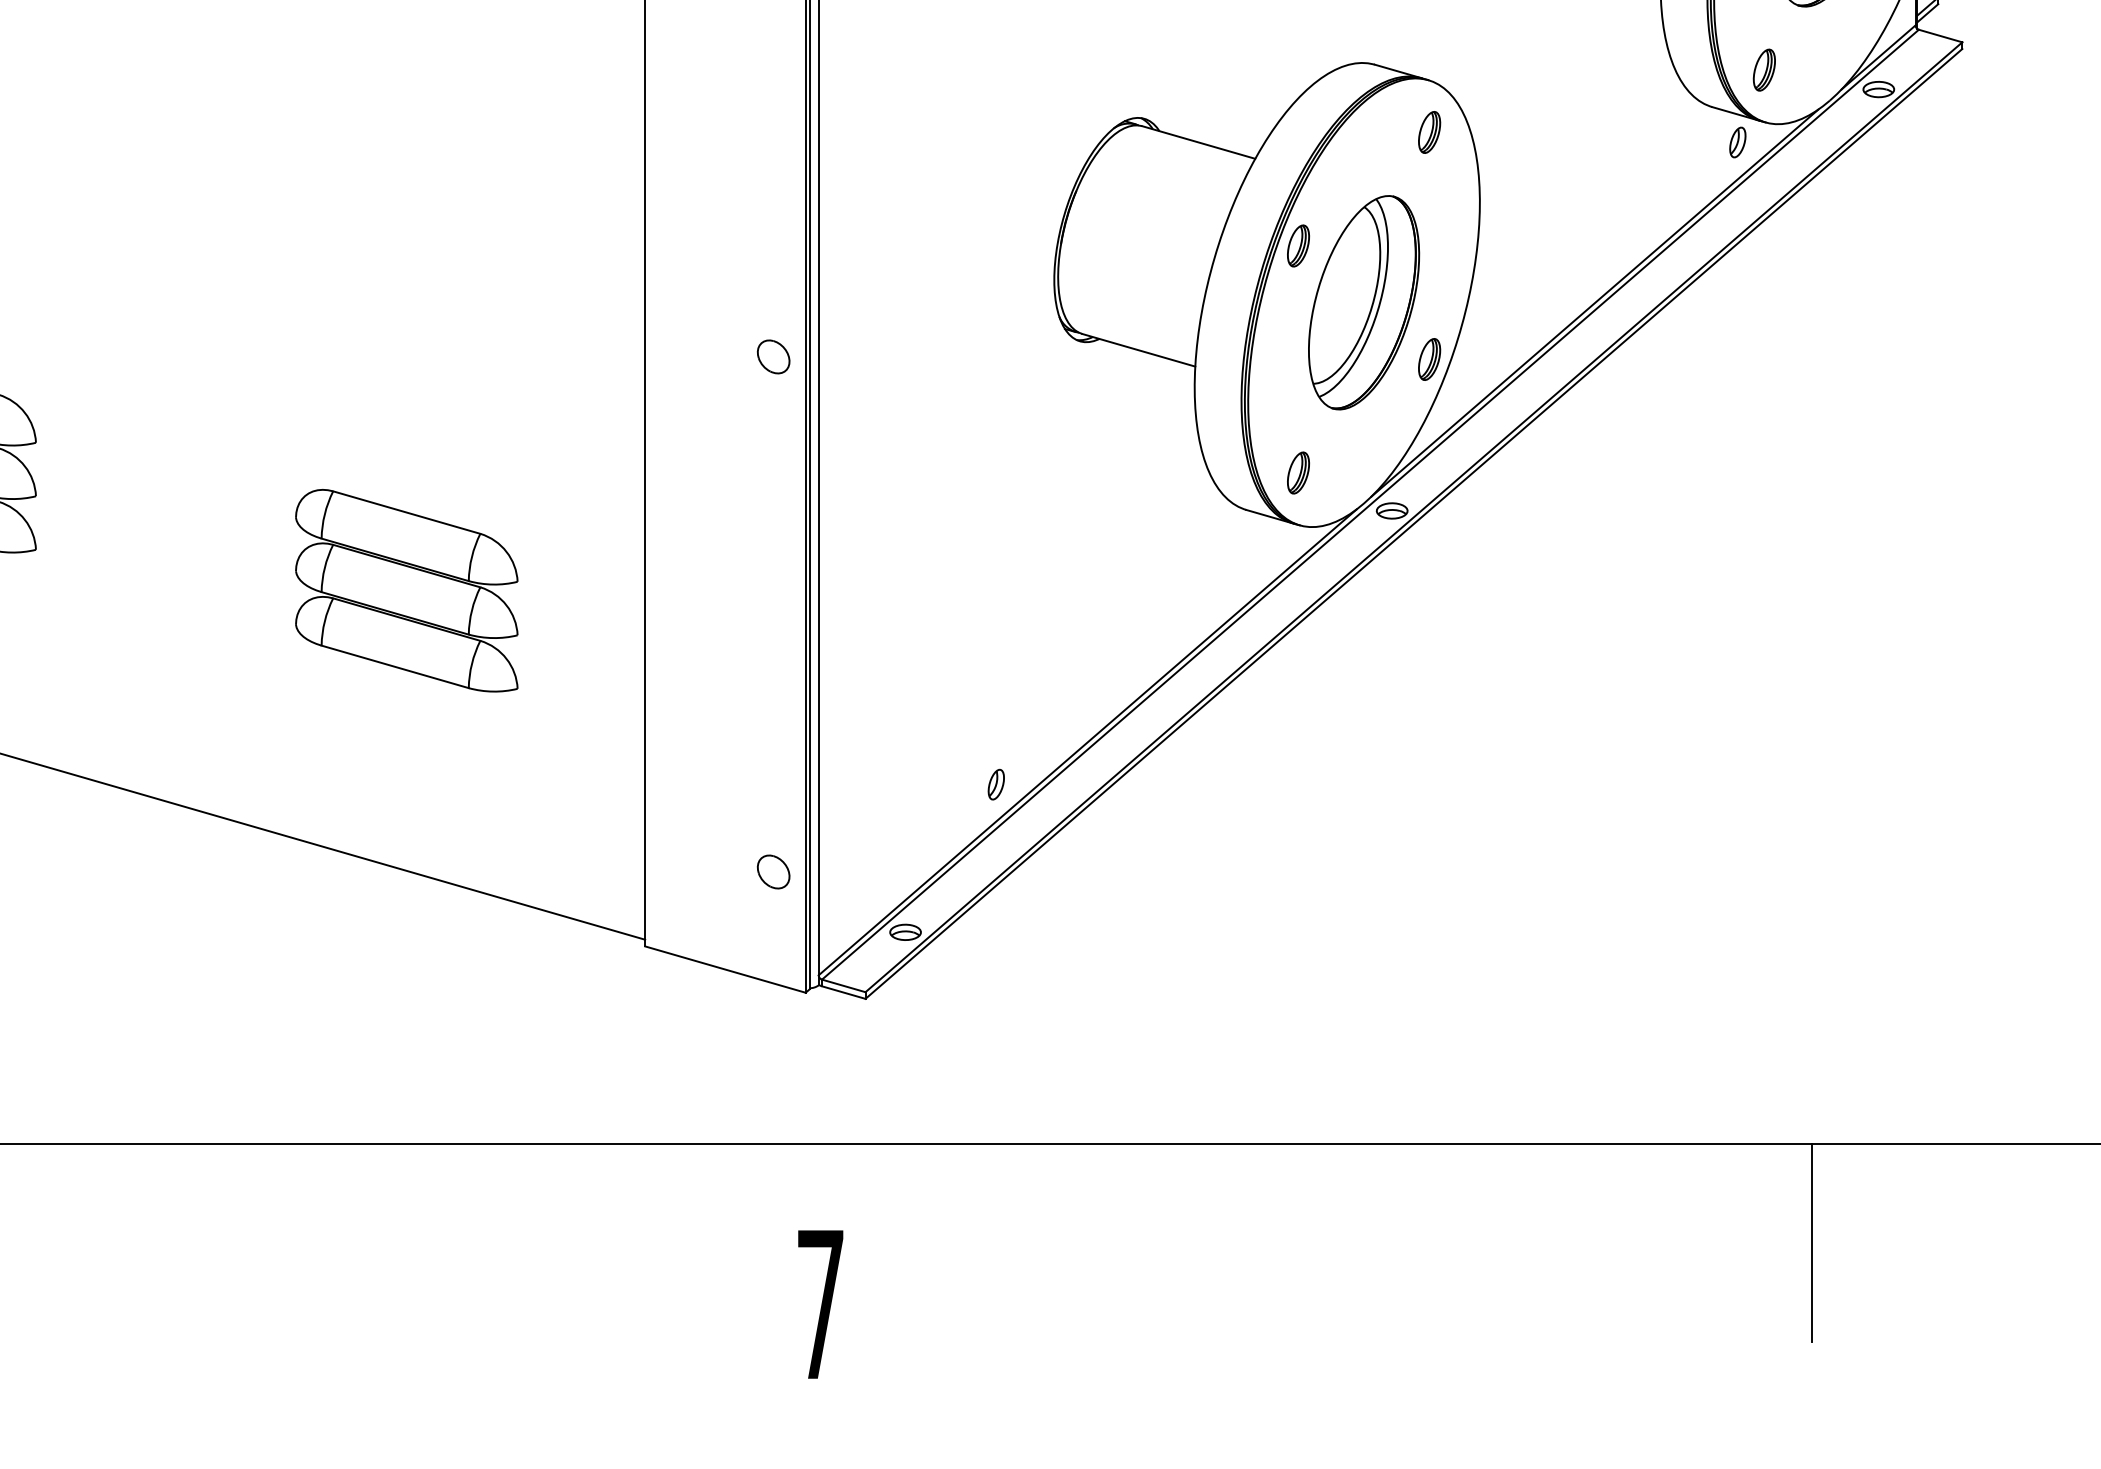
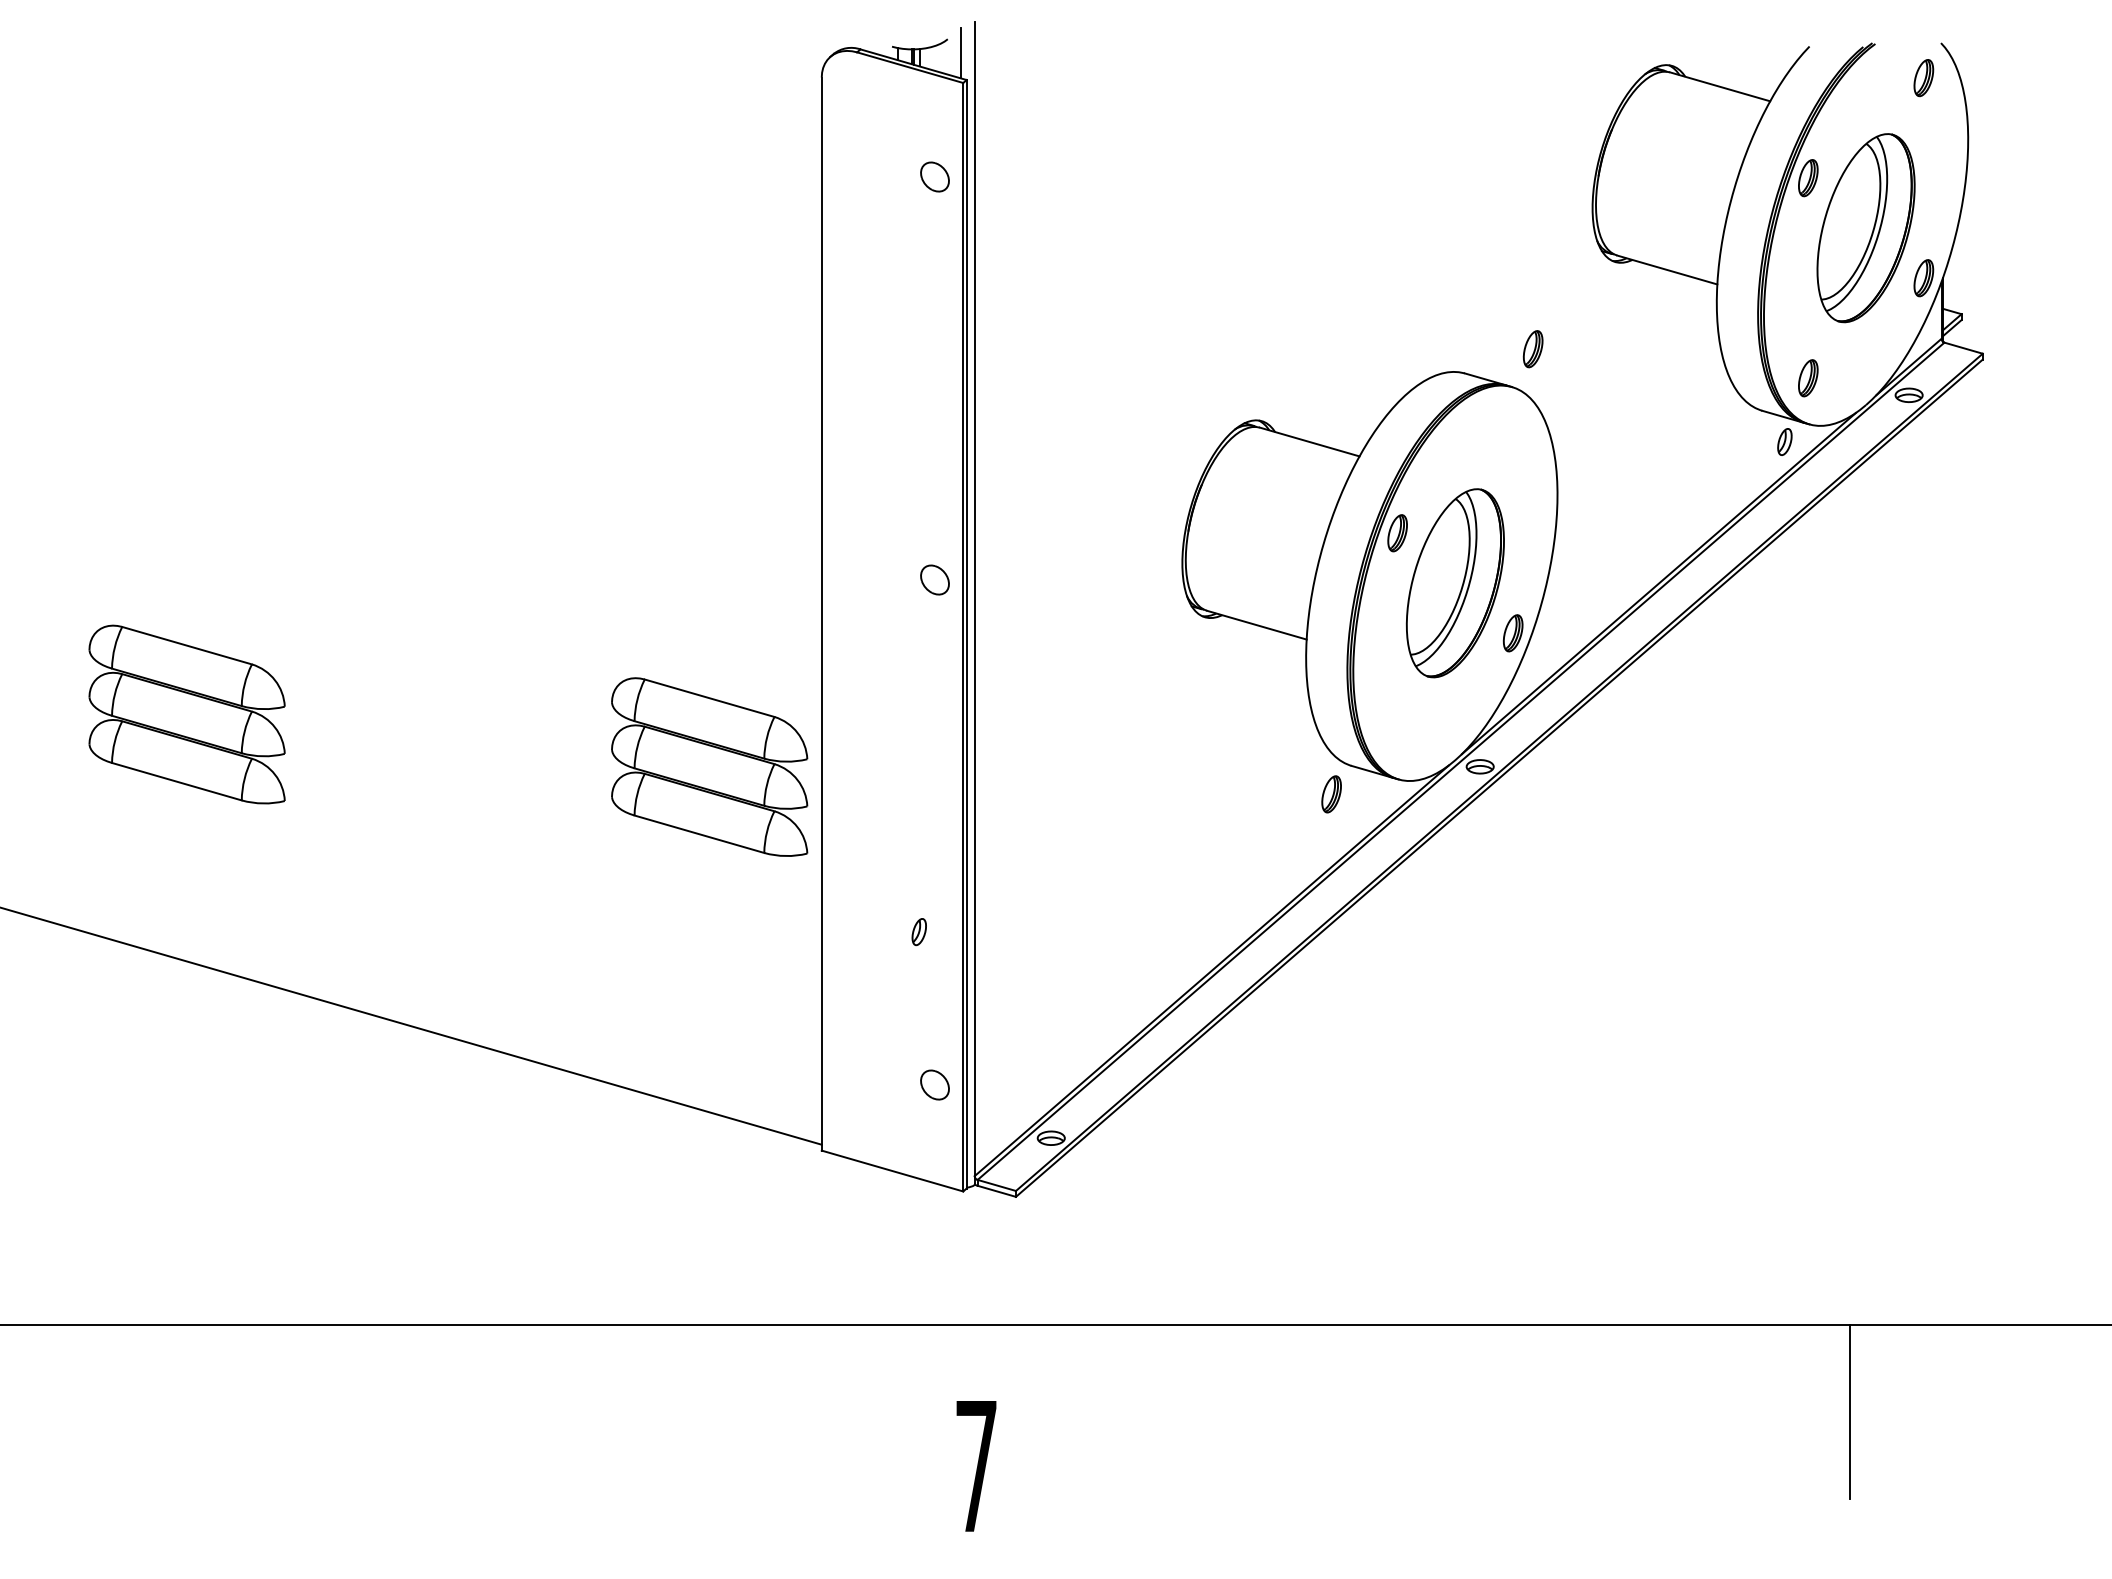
part: (1428, 132) -> (1532, 349), moved
part: (773, 356) -> (934, 579), moved
part: (1298, 473) -> (1331, 794), moved
part: (406, 590) -> (709, 766), moved
part: (995, 785) -> (918, 932), moved

